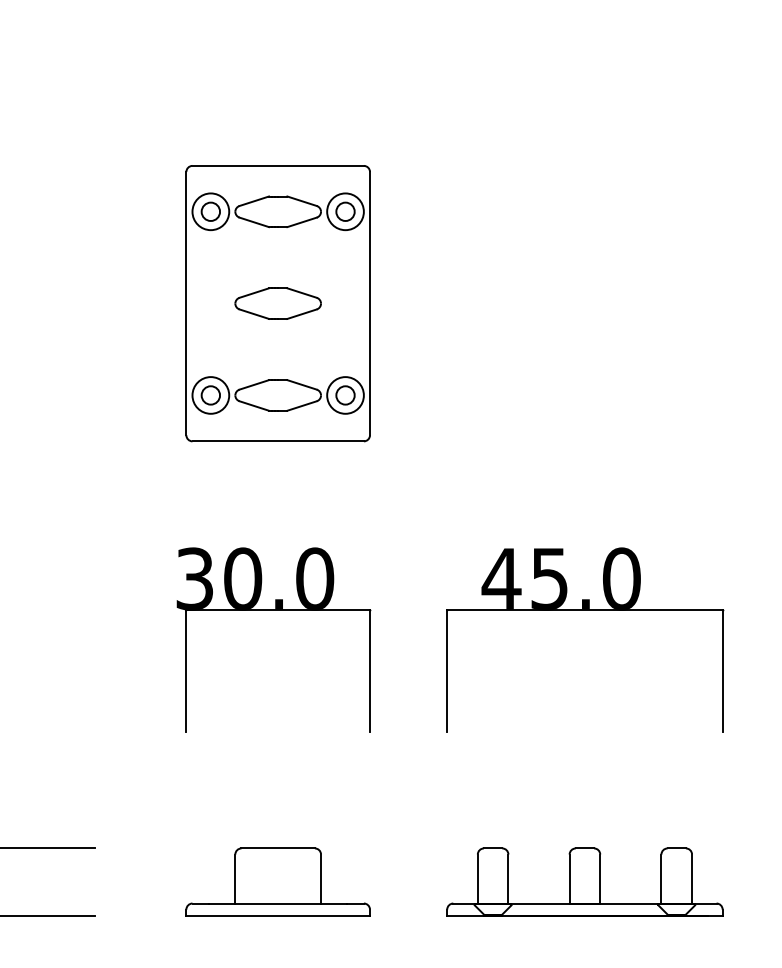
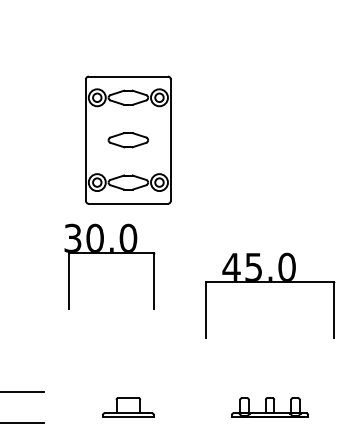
part: (274, 611) -> (109, 253), moved
part: (278, 882) -> (128, 407), size x0.6
part: (583, 882) -> (269, 407), size x0.6

